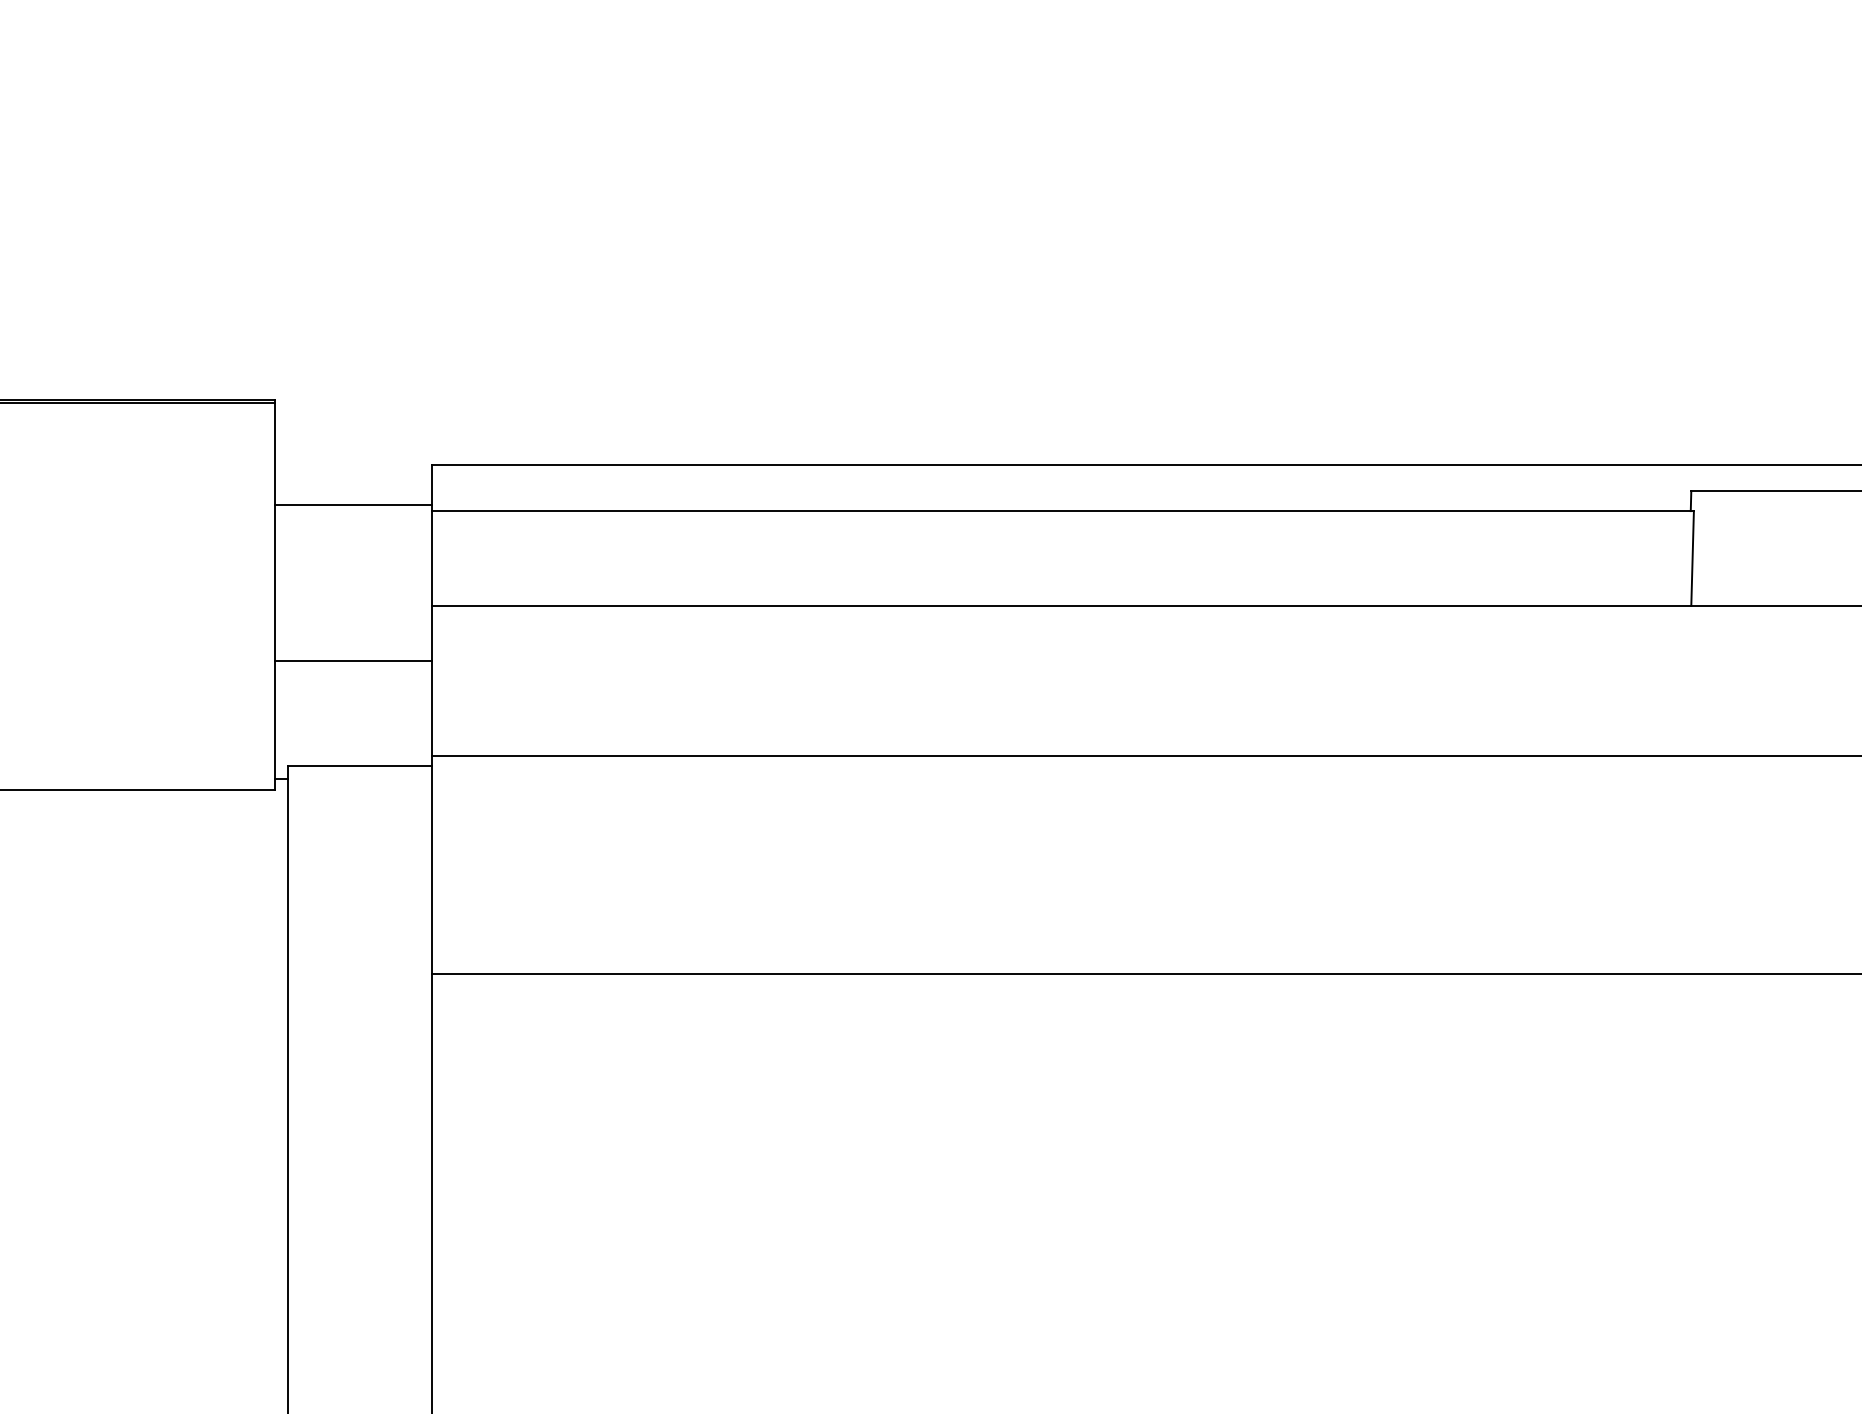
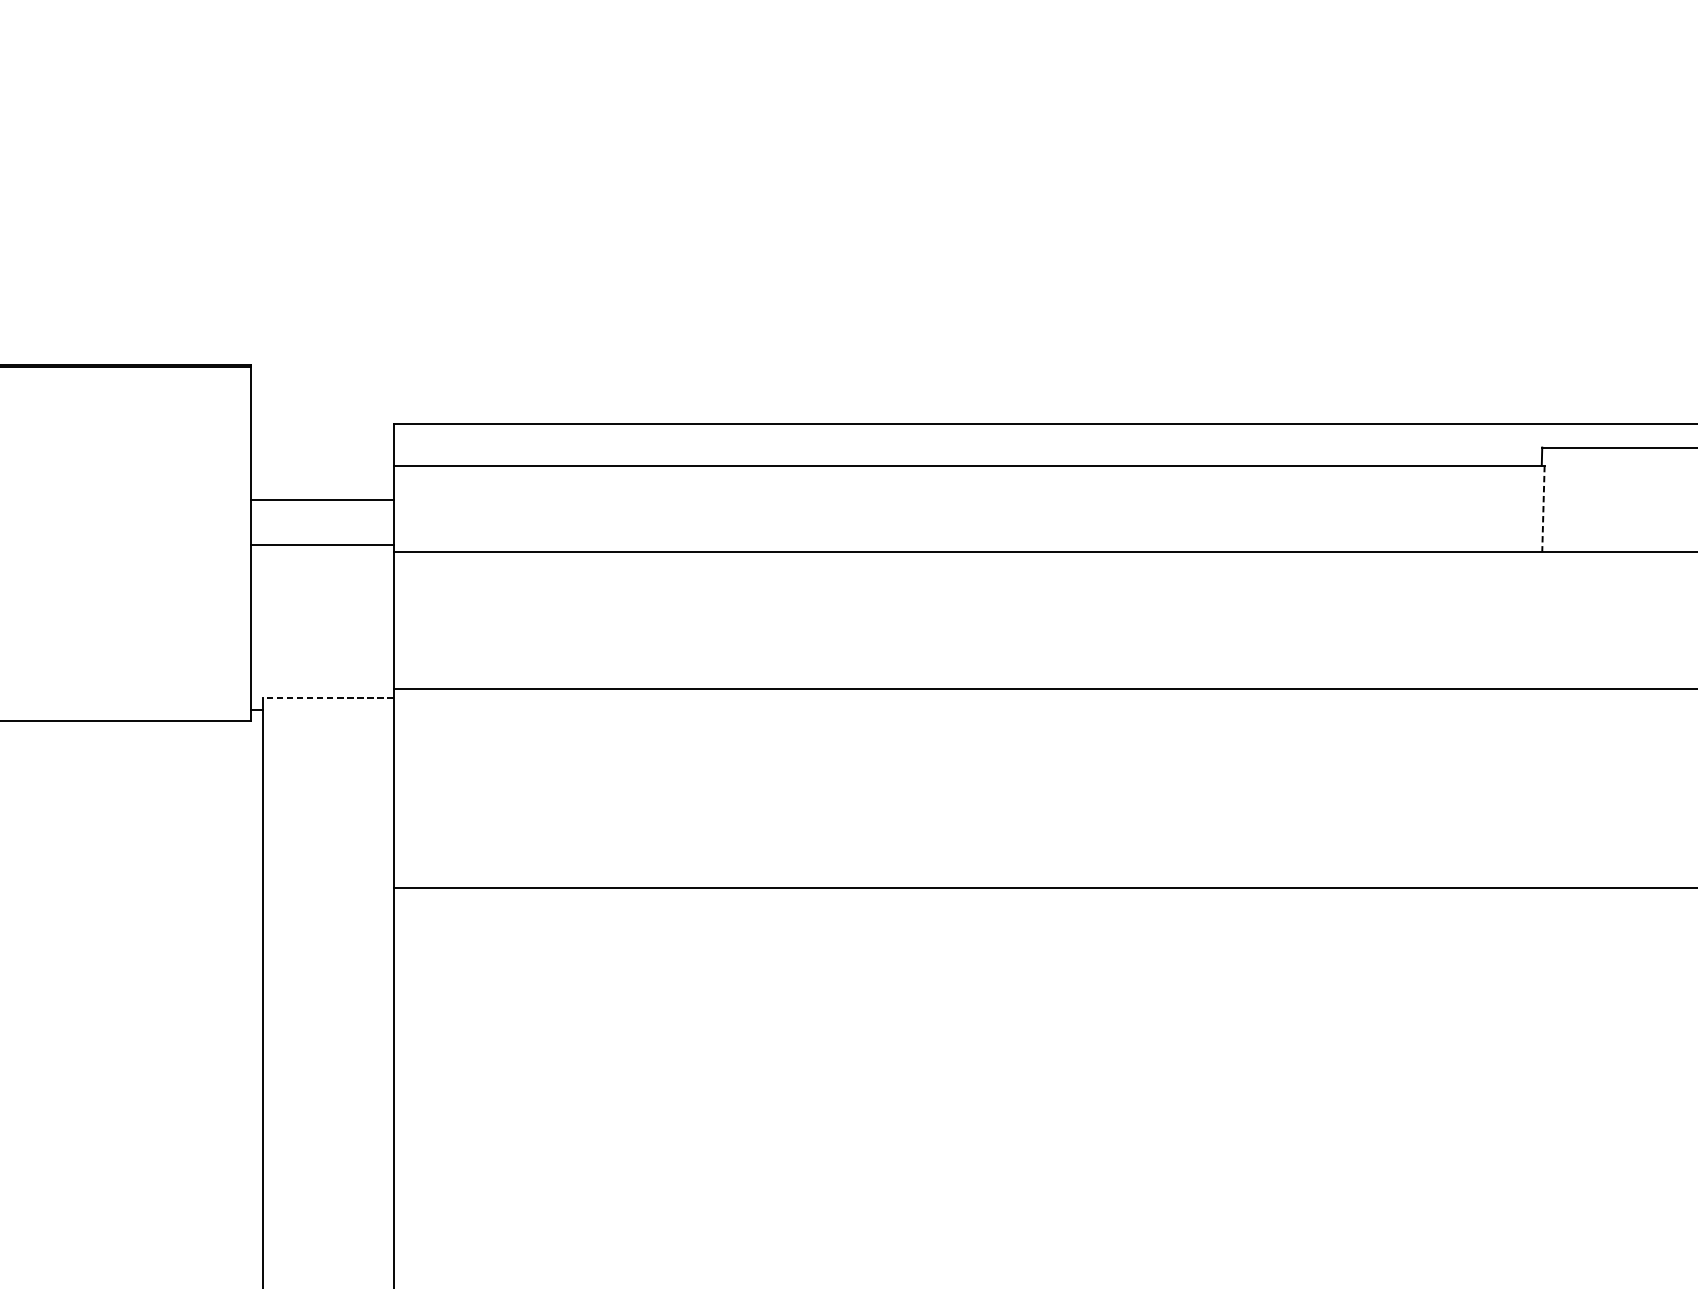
line: (352, 504) -> (321, 499), moved
line: (1692, 559) -> (1543, 510), solid -> dashed
line: (352, 661) -> (321, 545), moved
line: (359, 765) -> (327, 697), solid -> dashed

